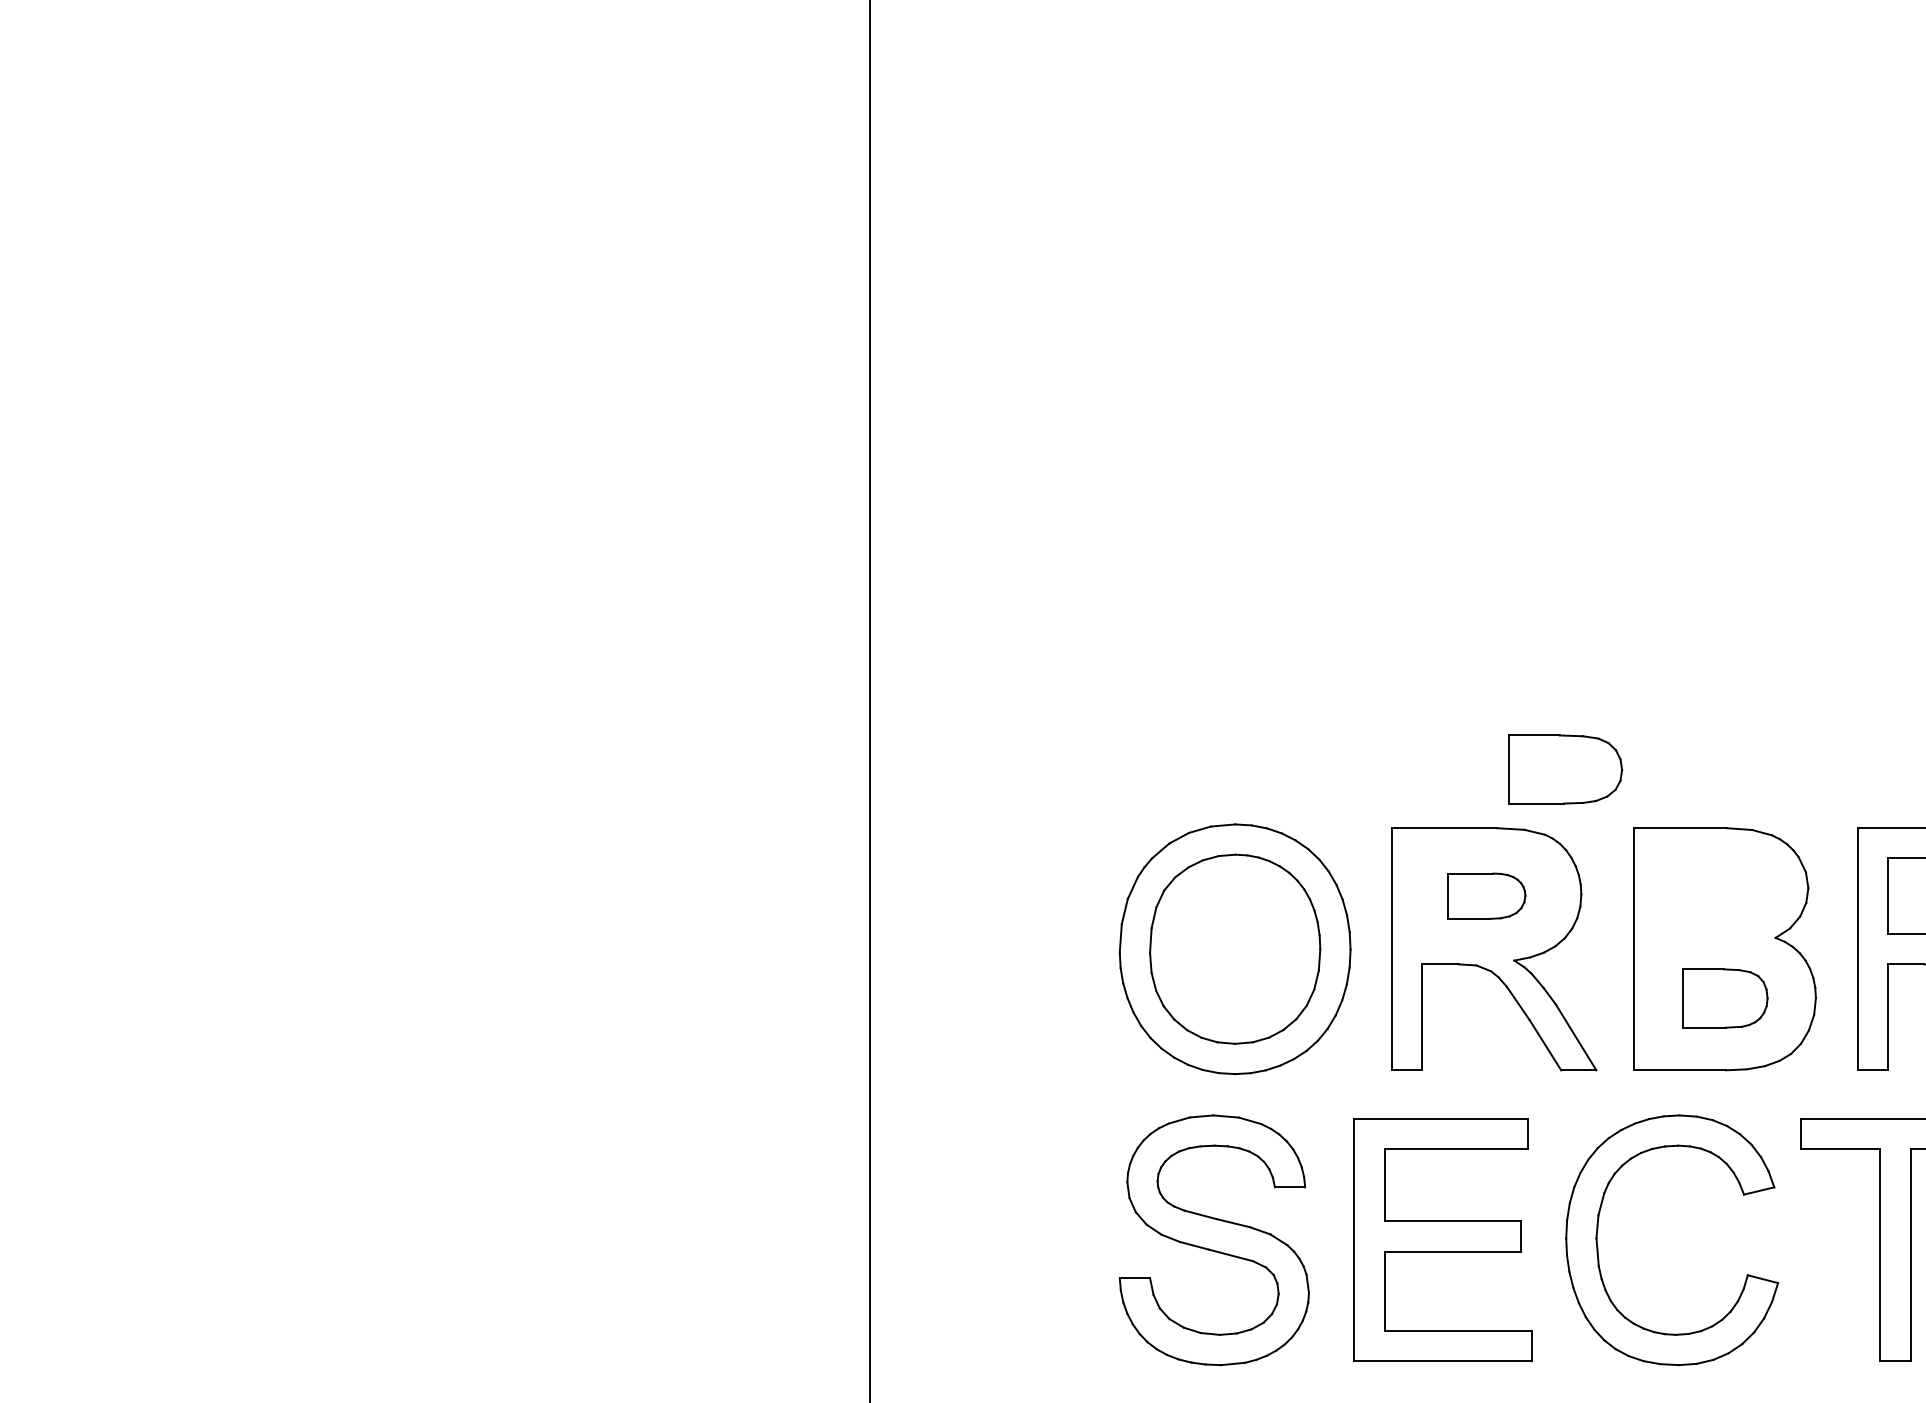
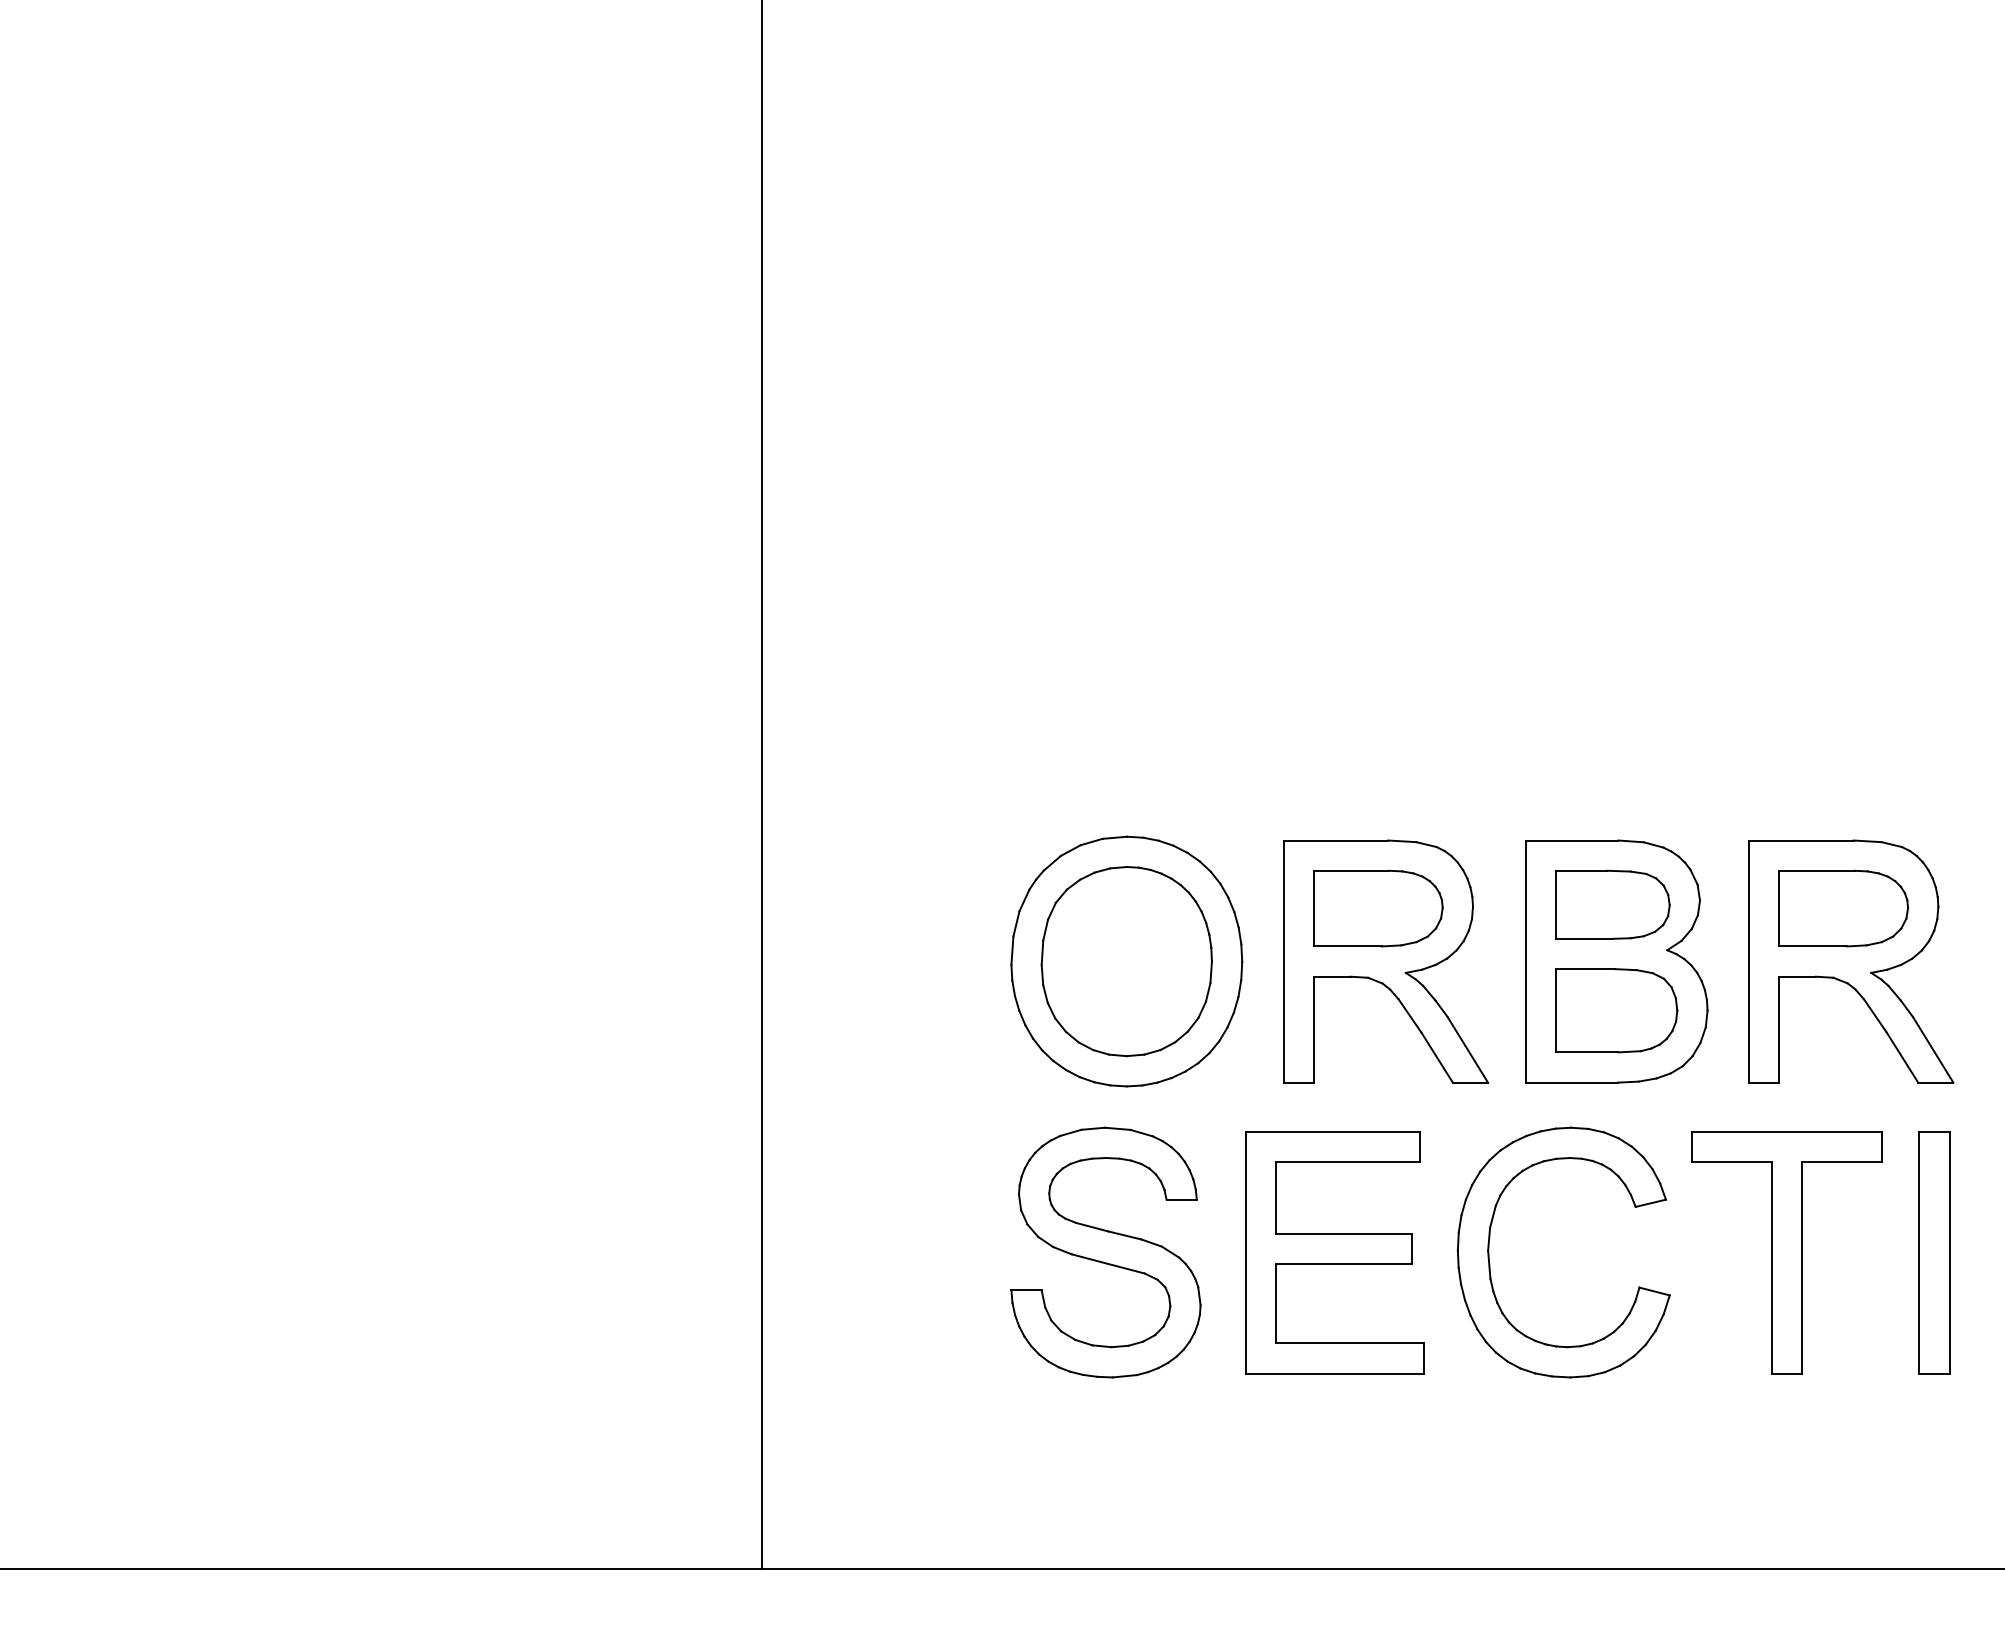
part: (1564, 769) -> (1612, 904), moved
part: (1486, 896) -> (1378, 908), size x1.67
part: (1724, 998) -> (1616, 1010), size x1.43

